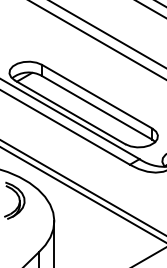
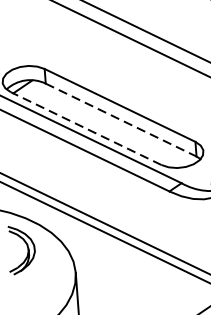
line: (97, 107) -> (121, 119), solid -> dashed
line: (70, 112) -> (86, 128), solid -> dashed

